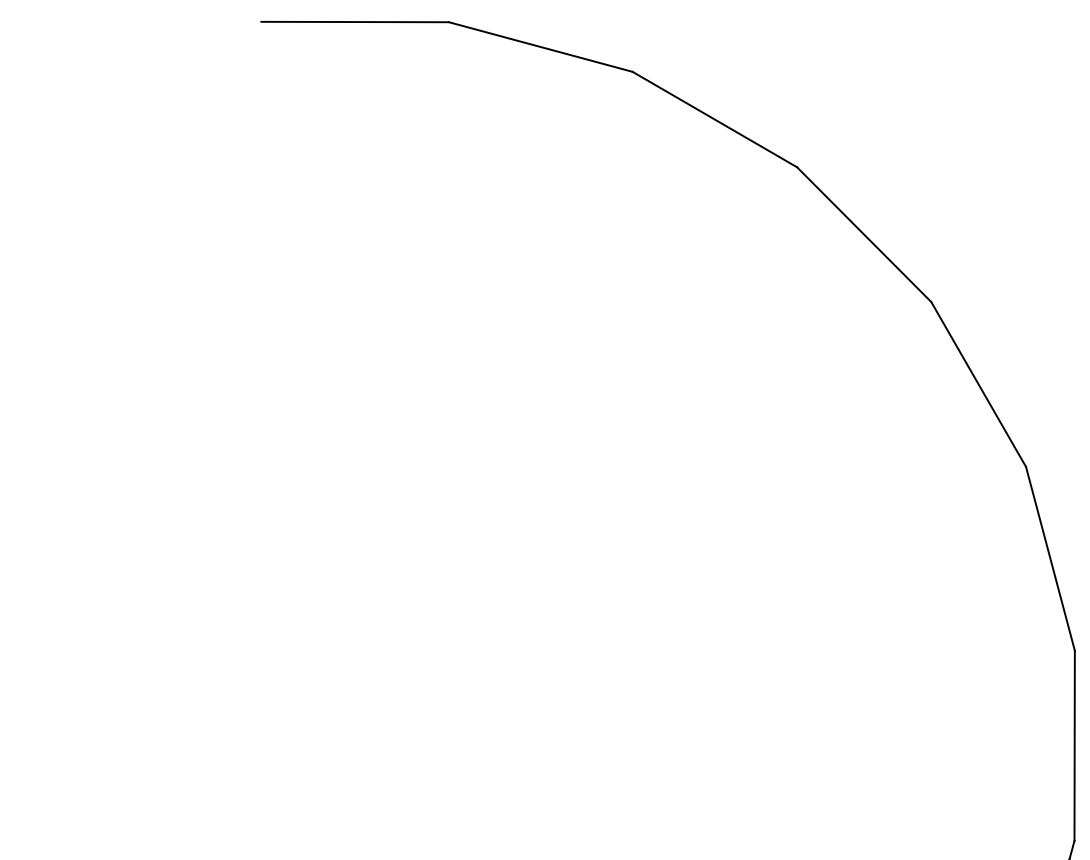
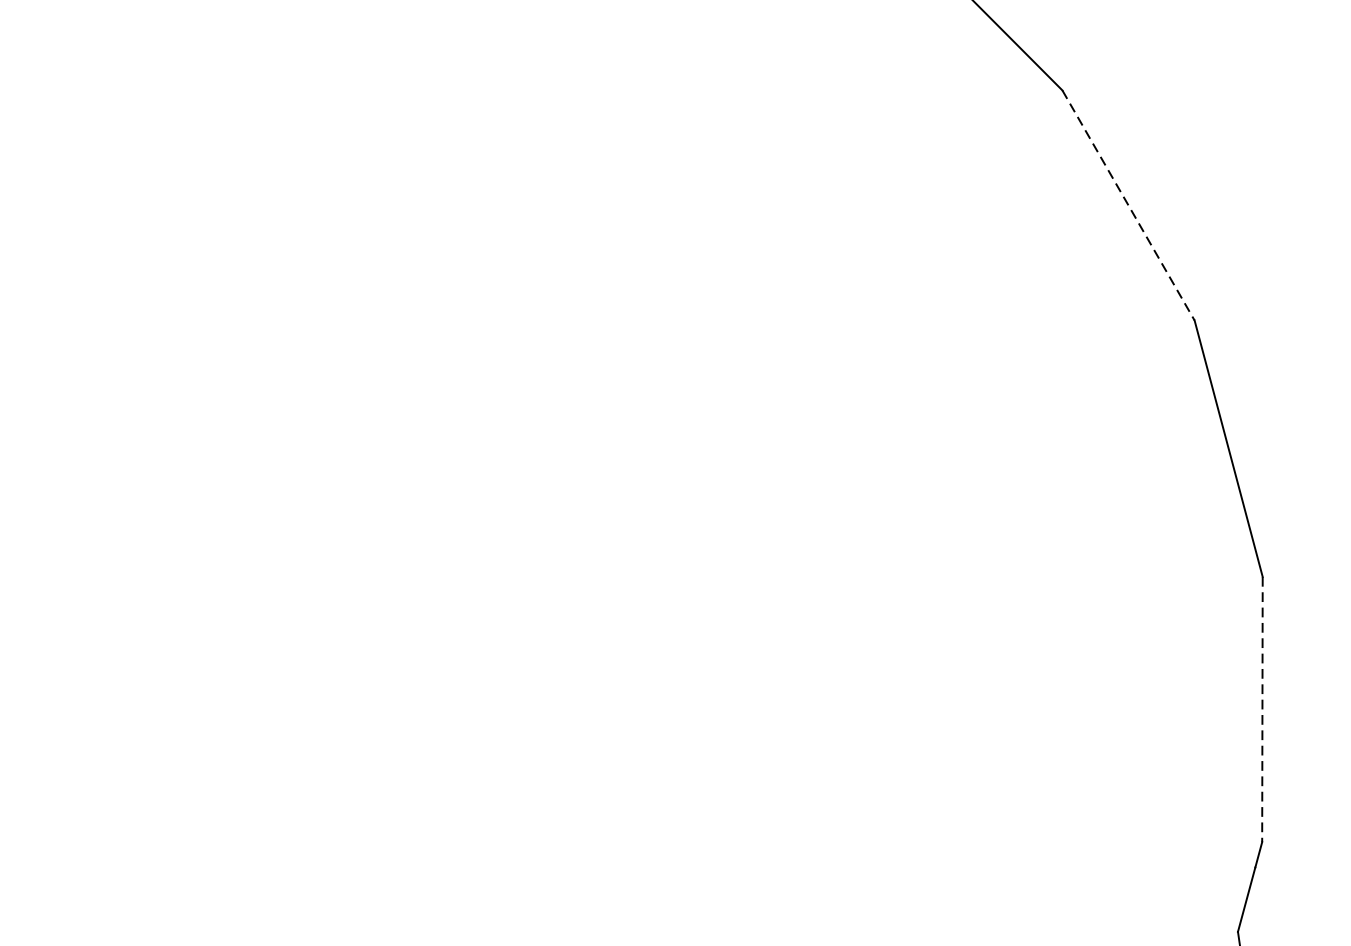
line: (978, 384) -> (1128, 205), solid -> dashed
line: (1074, 746) -> (1262, 710), solid -> dashed

